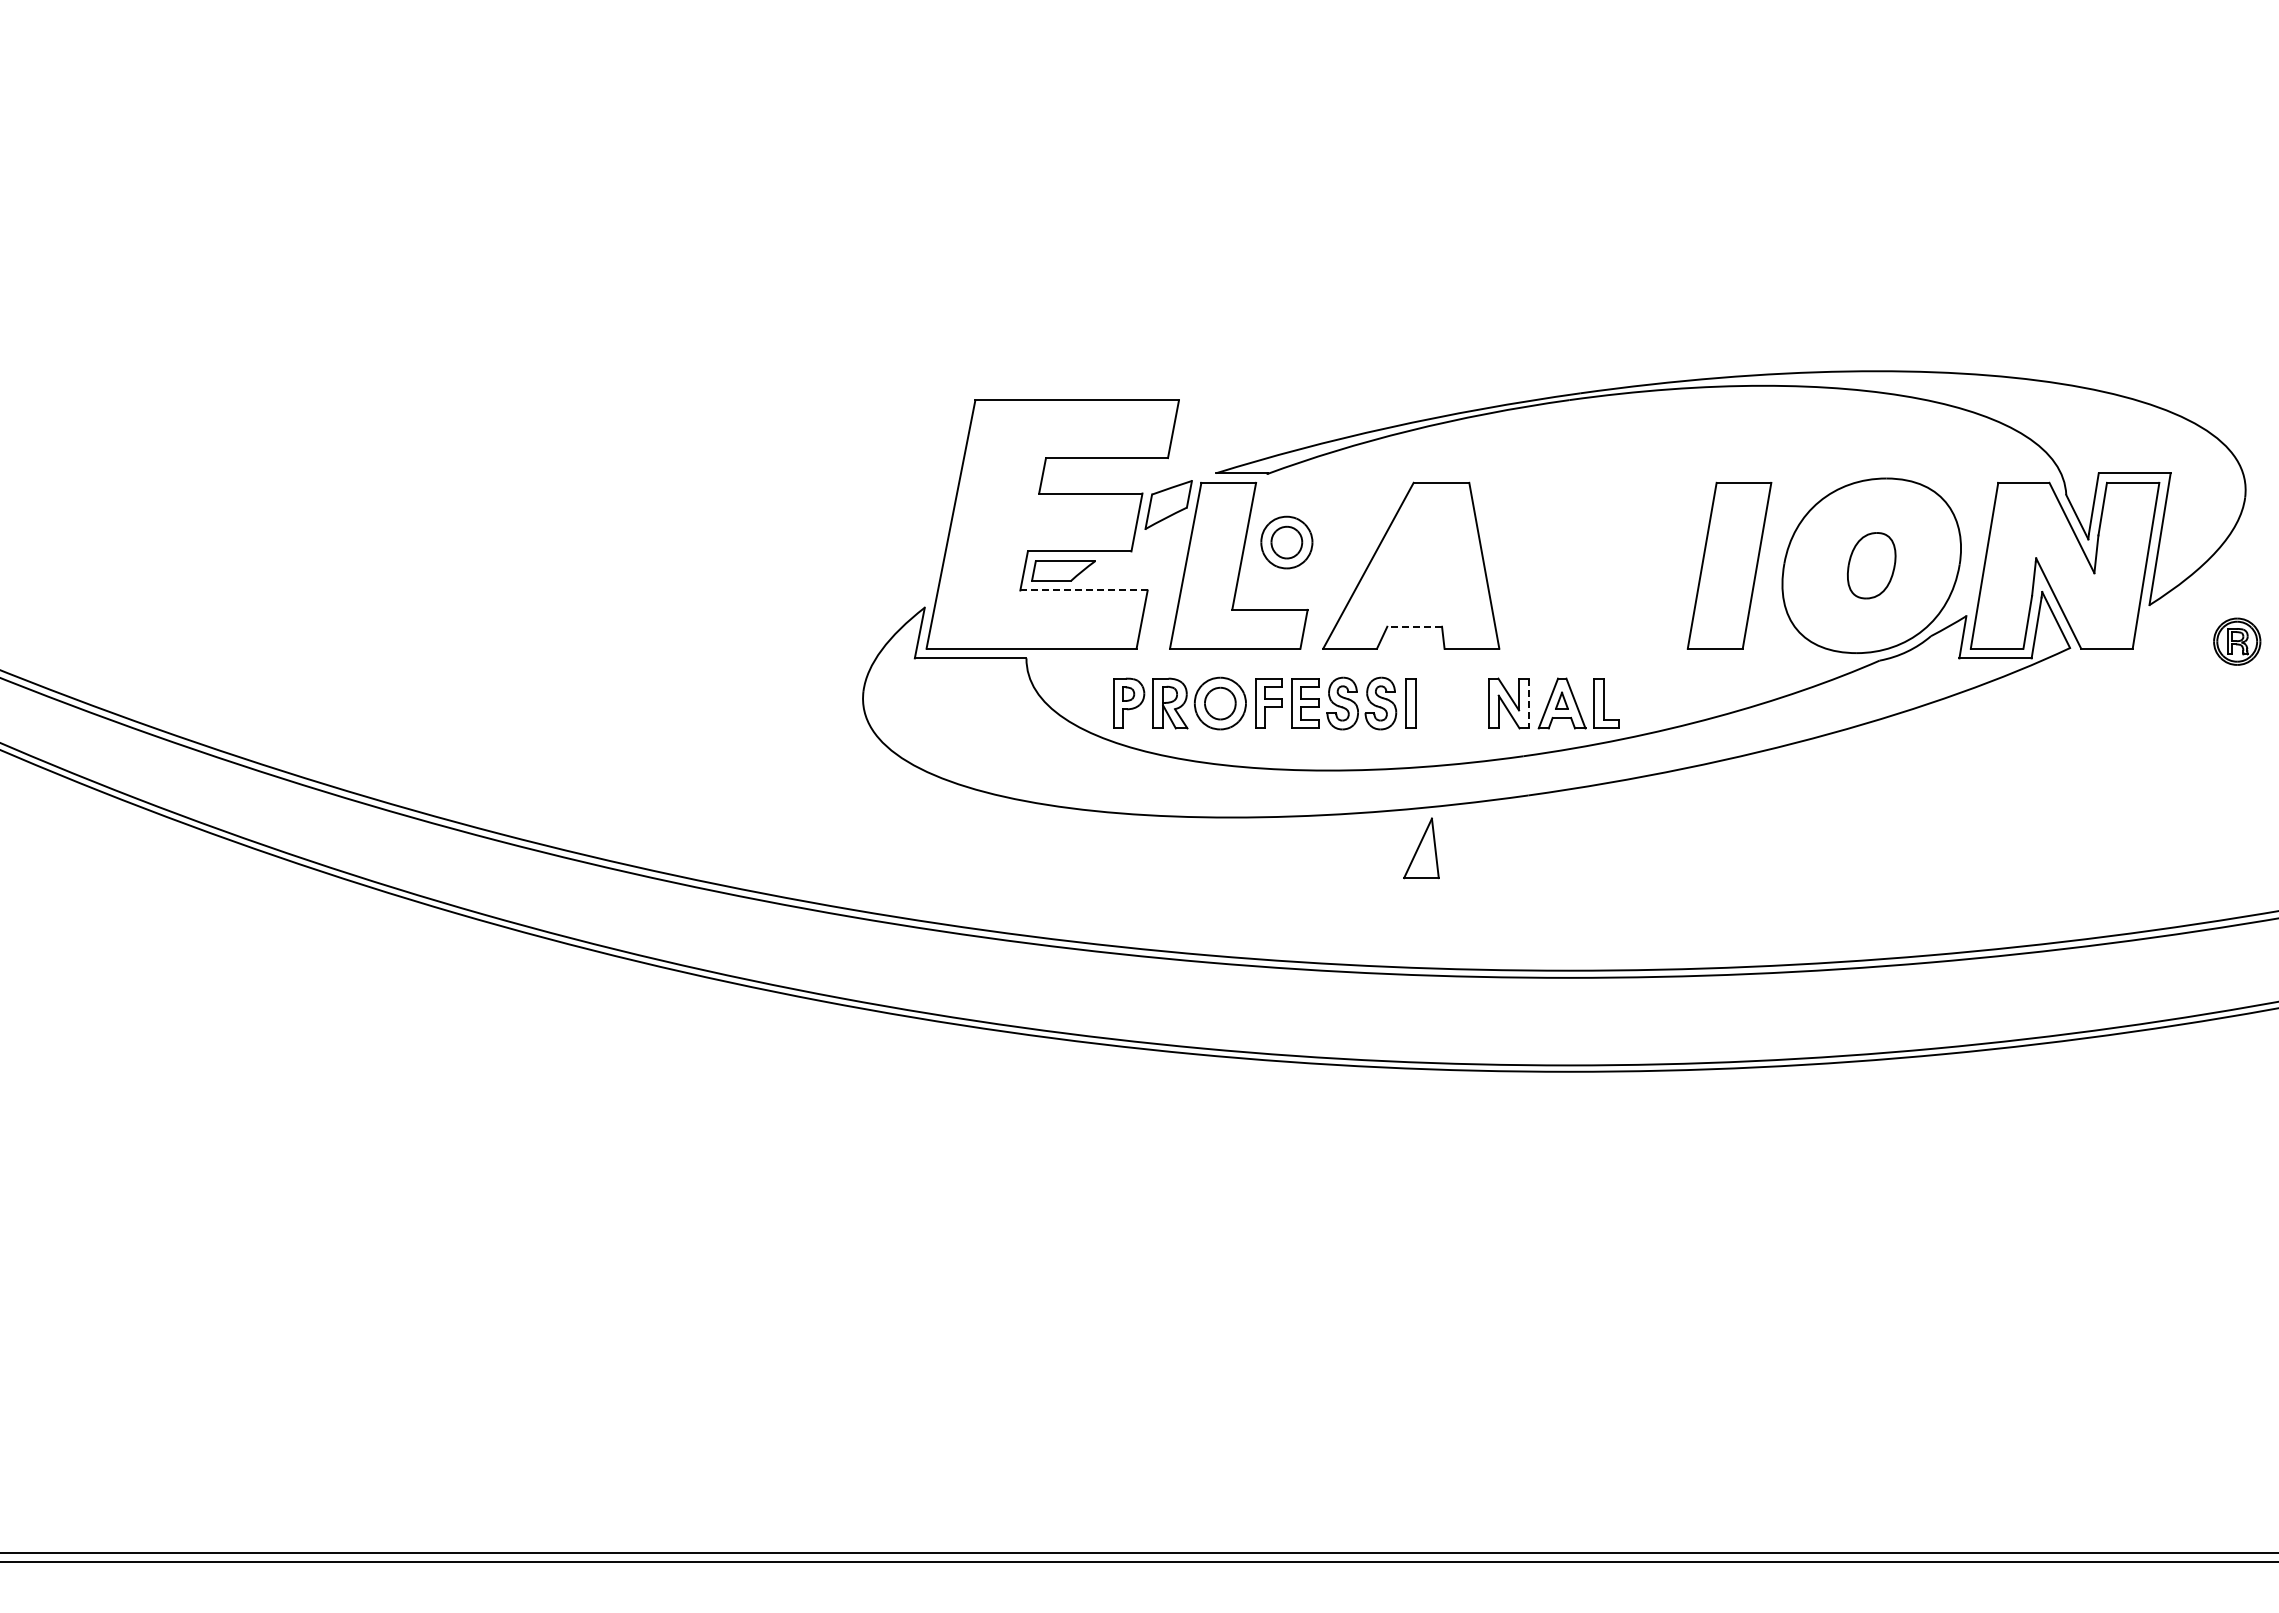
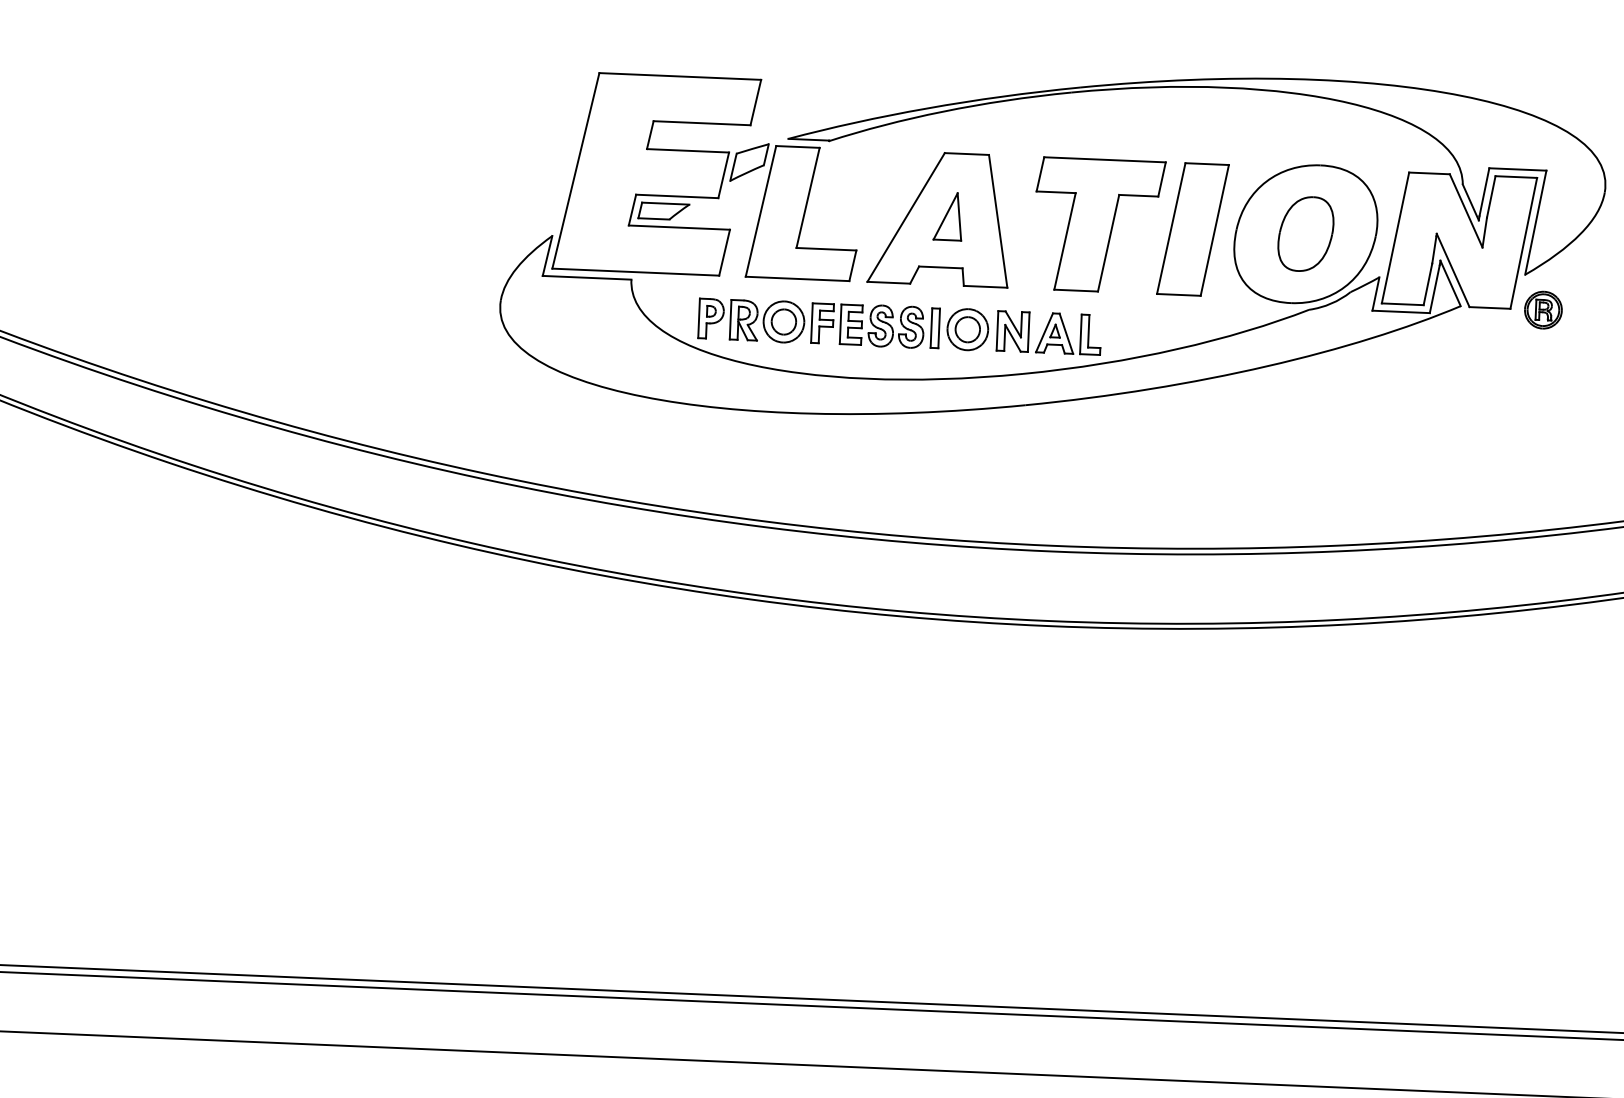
part: (1286, 542) -> (967, 329), moved
part: (1611, 565) -> (1099, 225), added
part: (1871, 565) -> (1305, 233), size x1.43
line: (1084, 590) -> (679, 227), dashed -> solid
line: (1414, 626) -> (940, 267), dashed -> solid
part: (2237, 641) -> (1543, 310), moved
line: (1528, 703) -> (1028, 332), dashed -> solid
part: (1421, 848) -> (948, 216), moved

